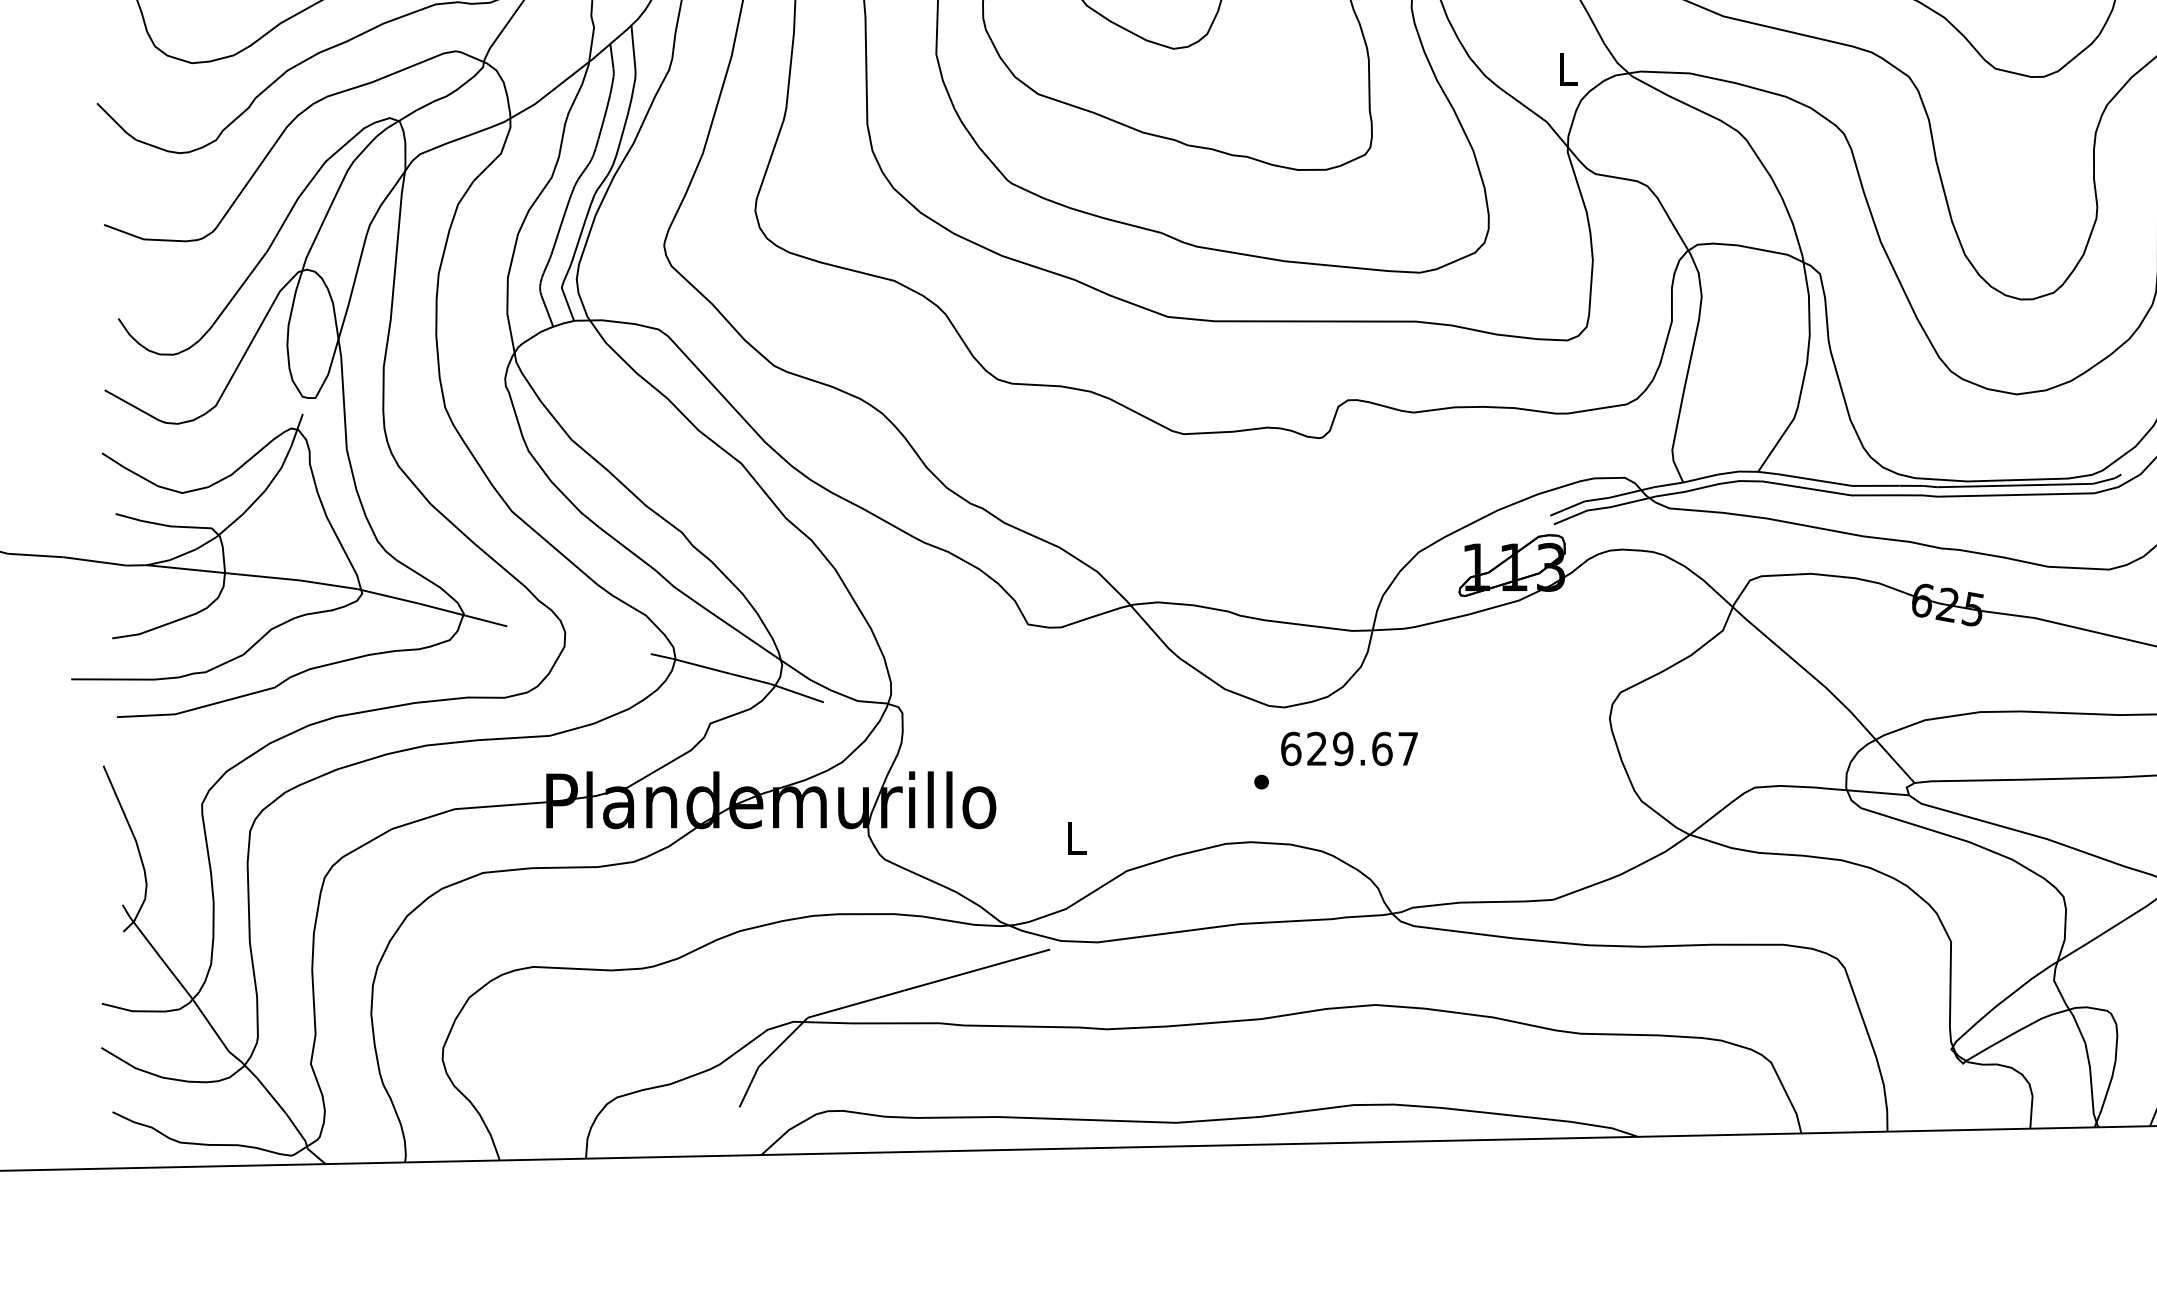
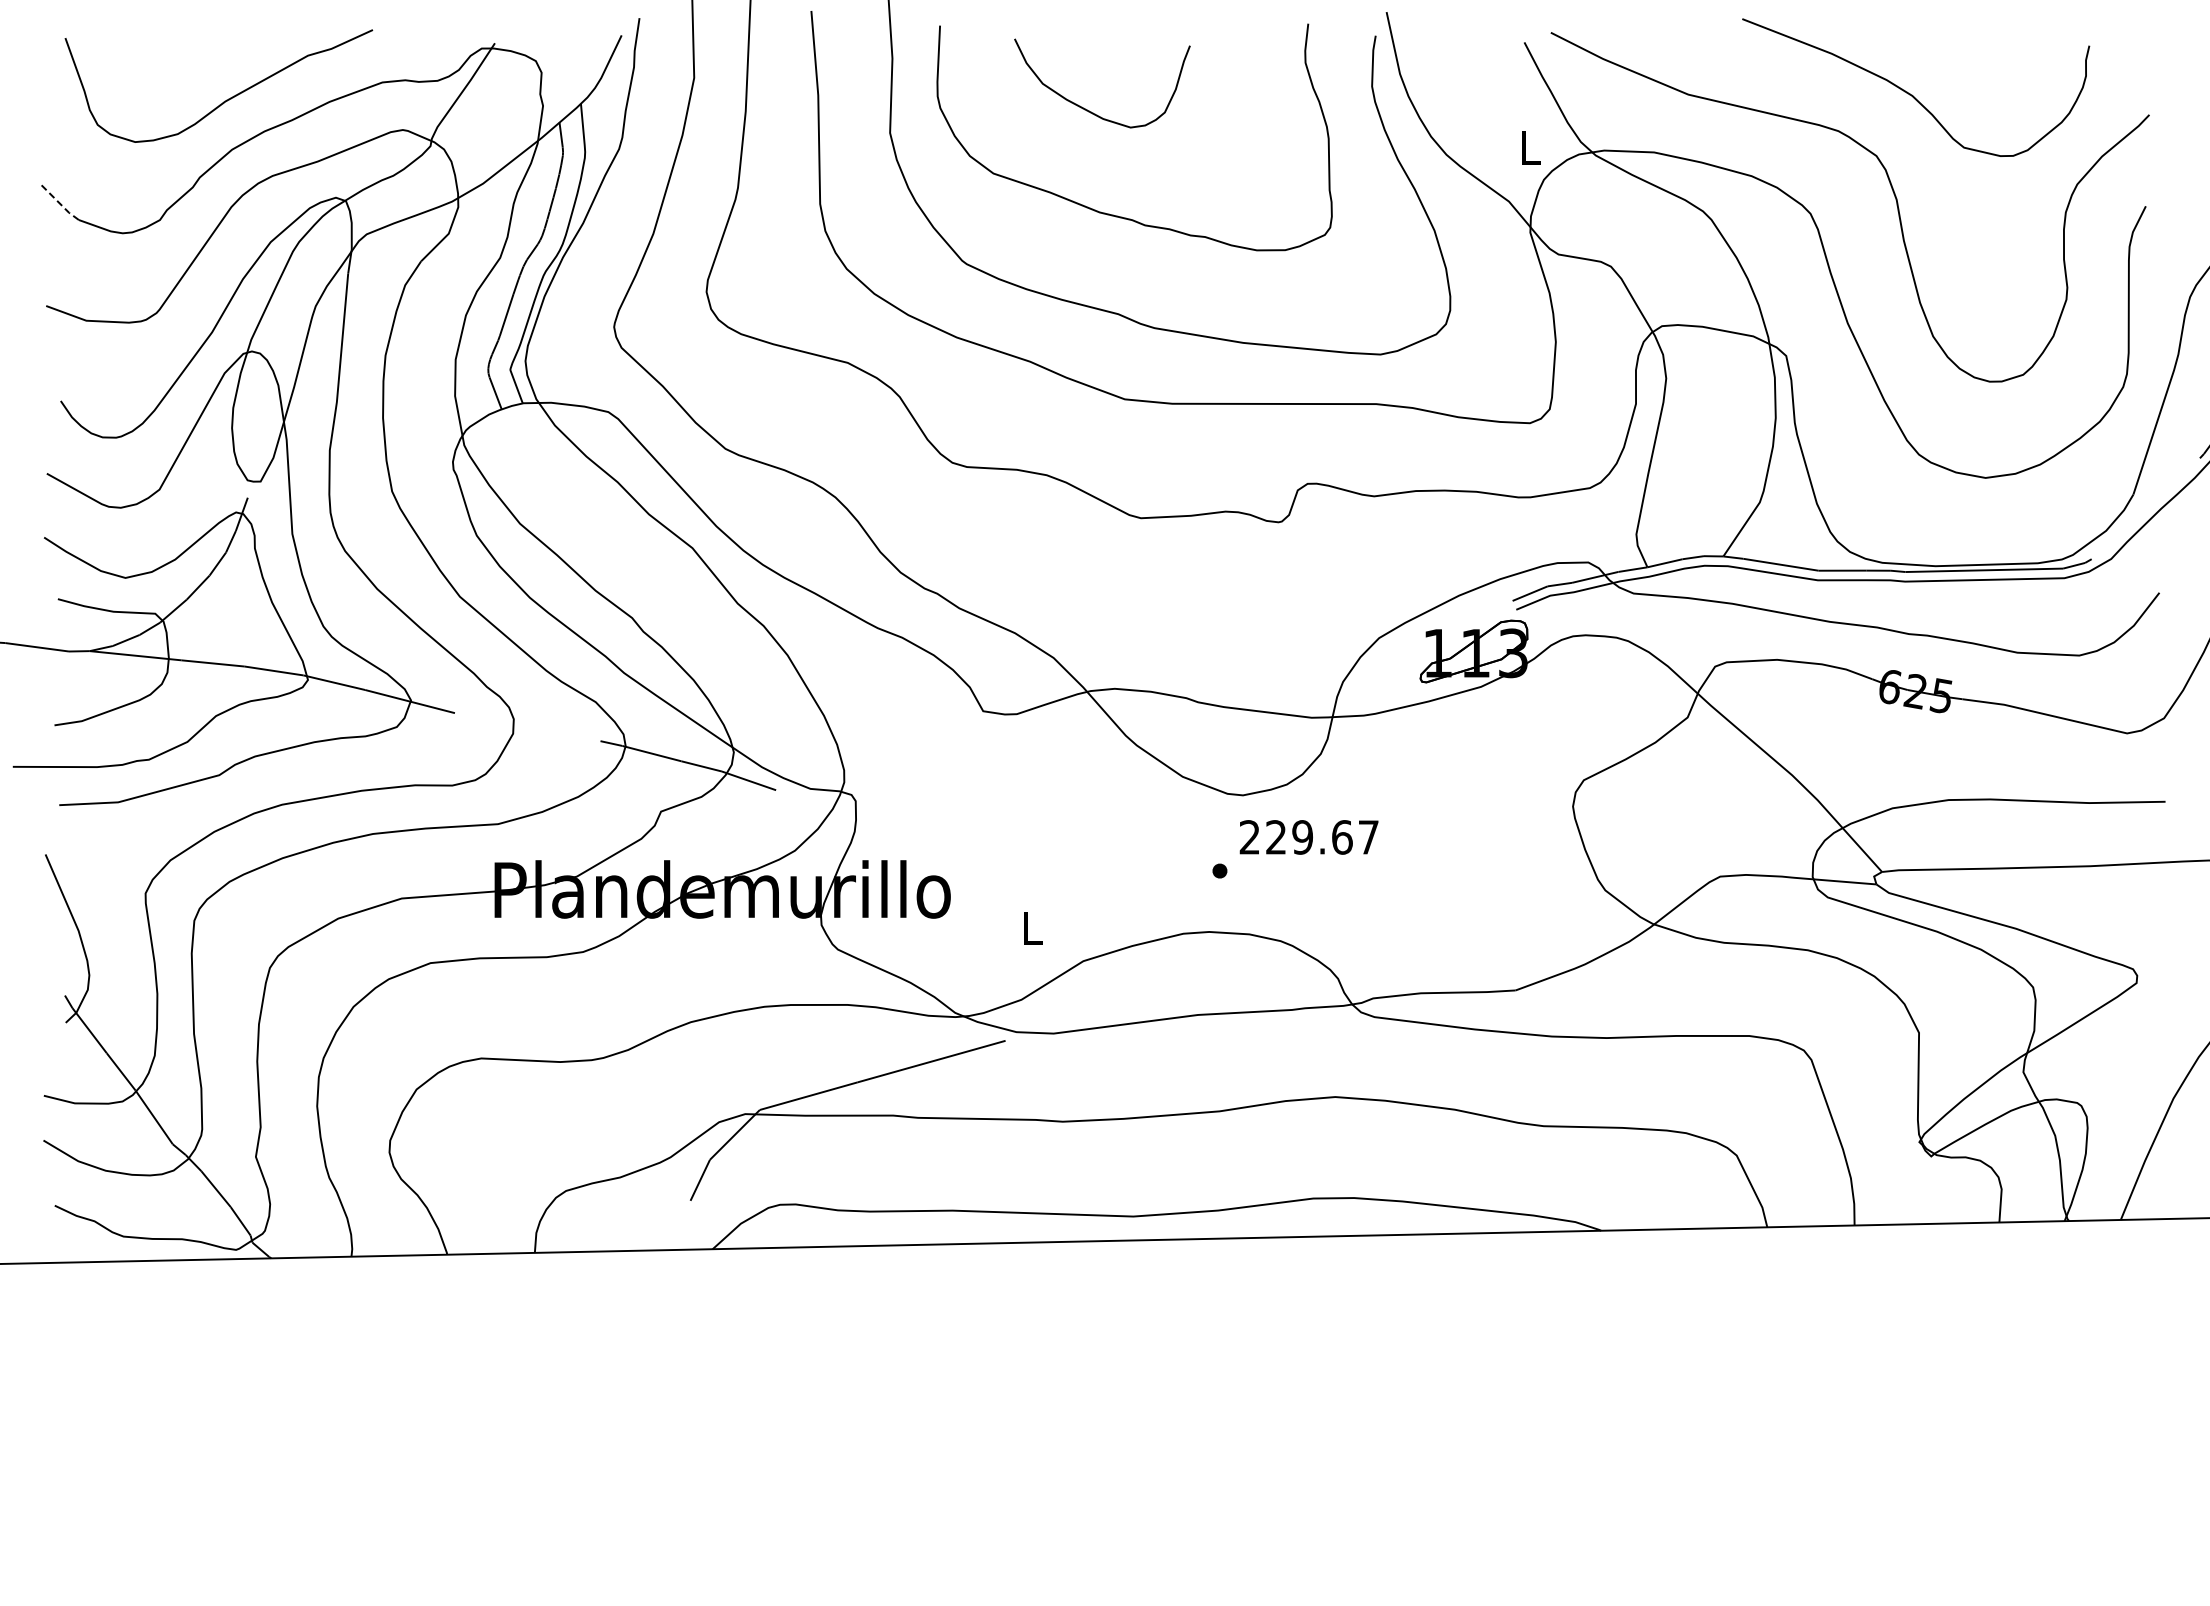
line: (116, 122) -> (58, 202), solid -> dashed
text: (1290, 749) -> (1249, 837), 629.67 -> 229.67

